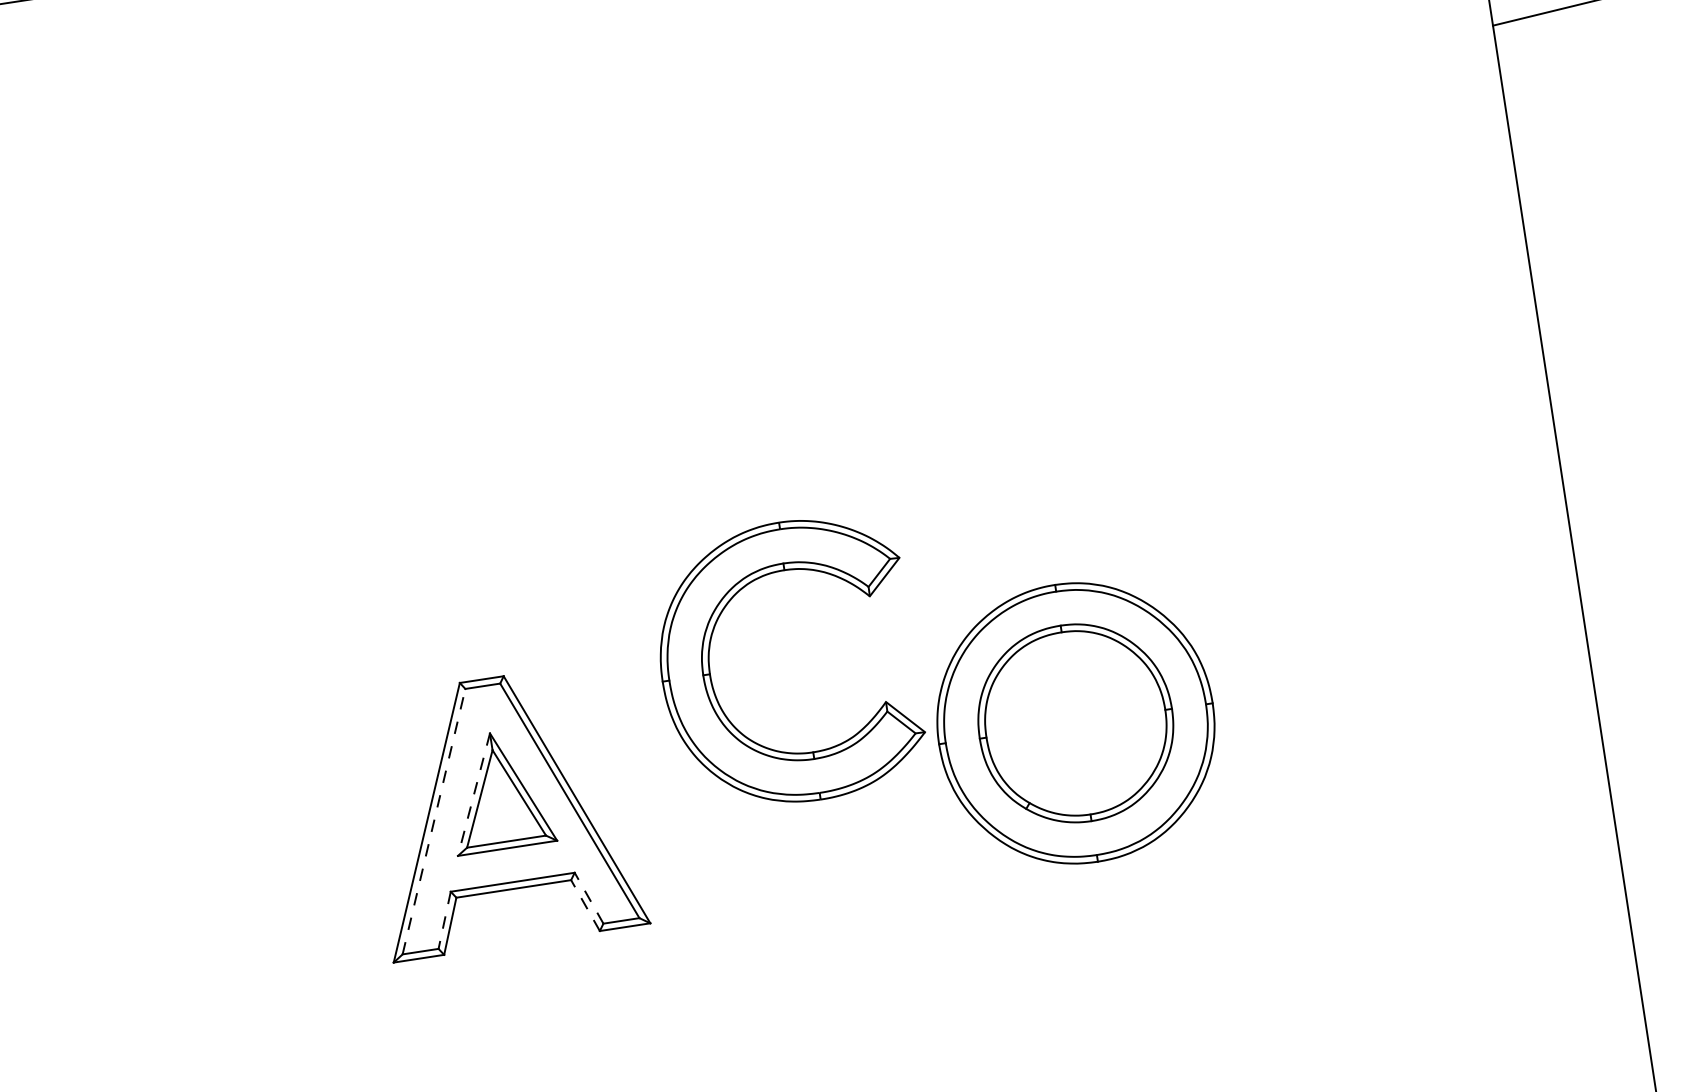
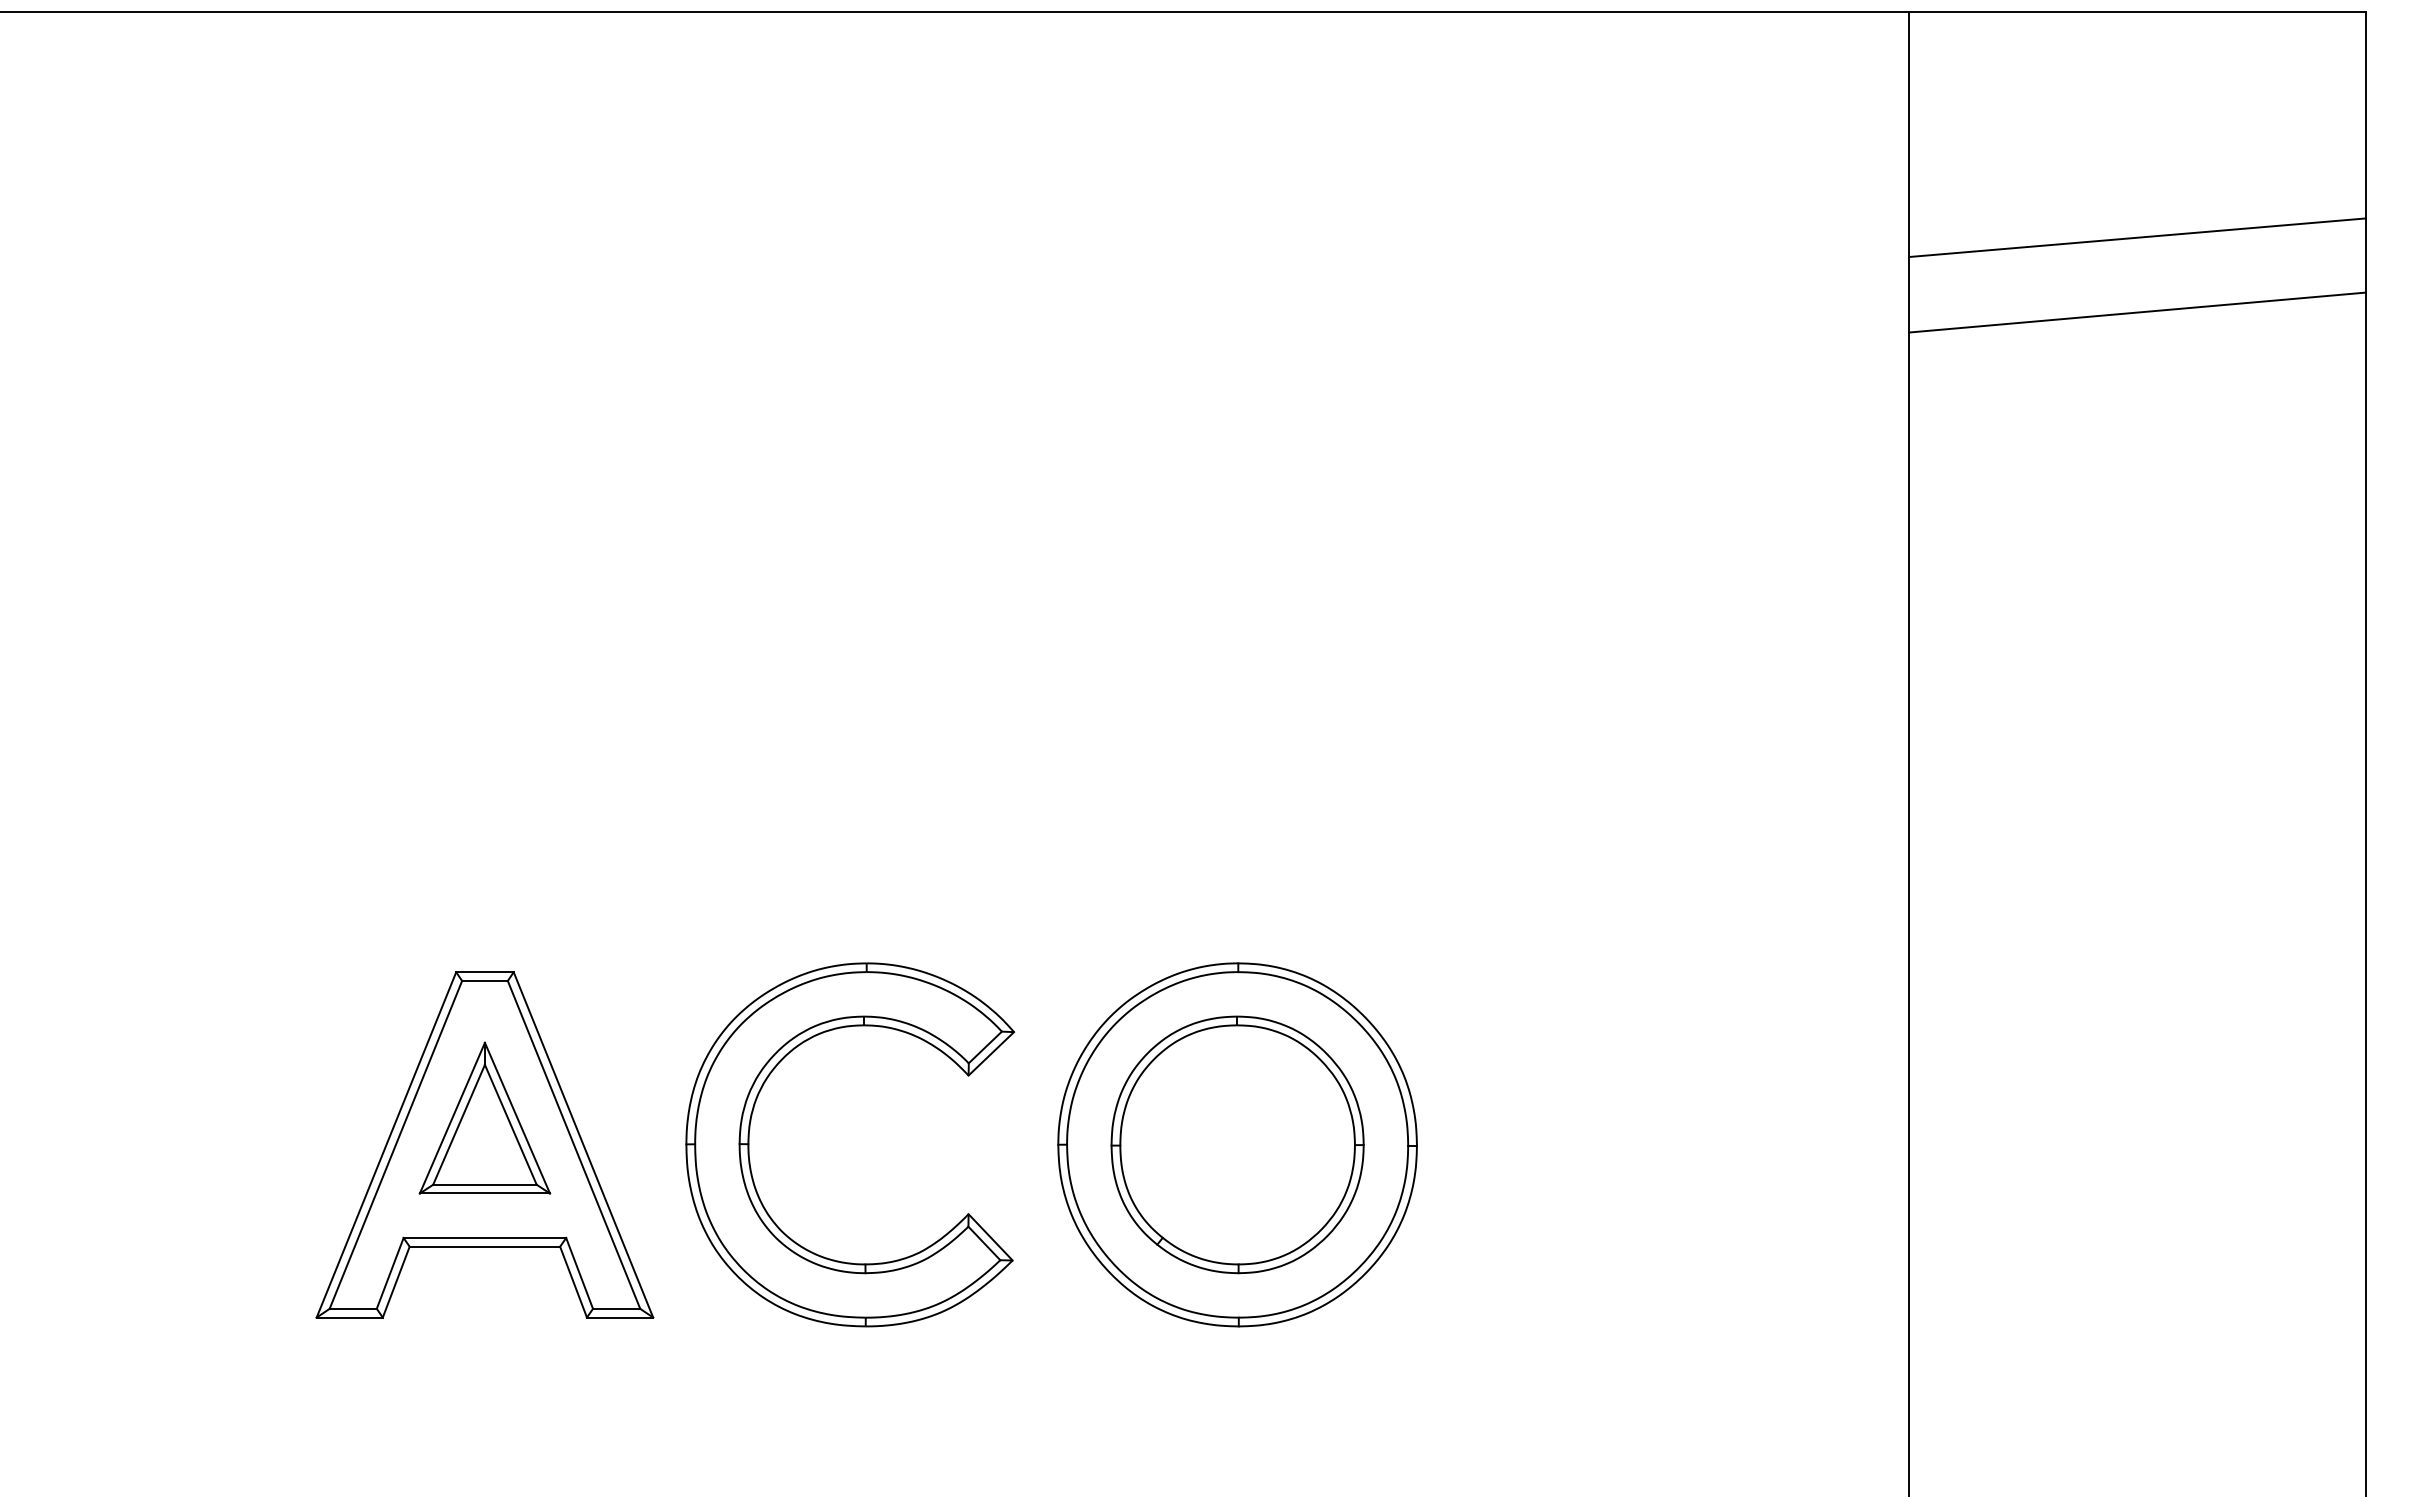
part: (710, 674) -> (749, 1144), moved
line: (474, 794) -> (452, 1118), dashed -> solid
line: (433, 821) -> (395, 1144), dashed -> solid
line: (589, 898) -> (579, 1273), dashed -> solid
line: (585, 905) -> (573, 1282), dashed -> solid
line: (444, 920) -> (390, 1273), dashed -> solid

